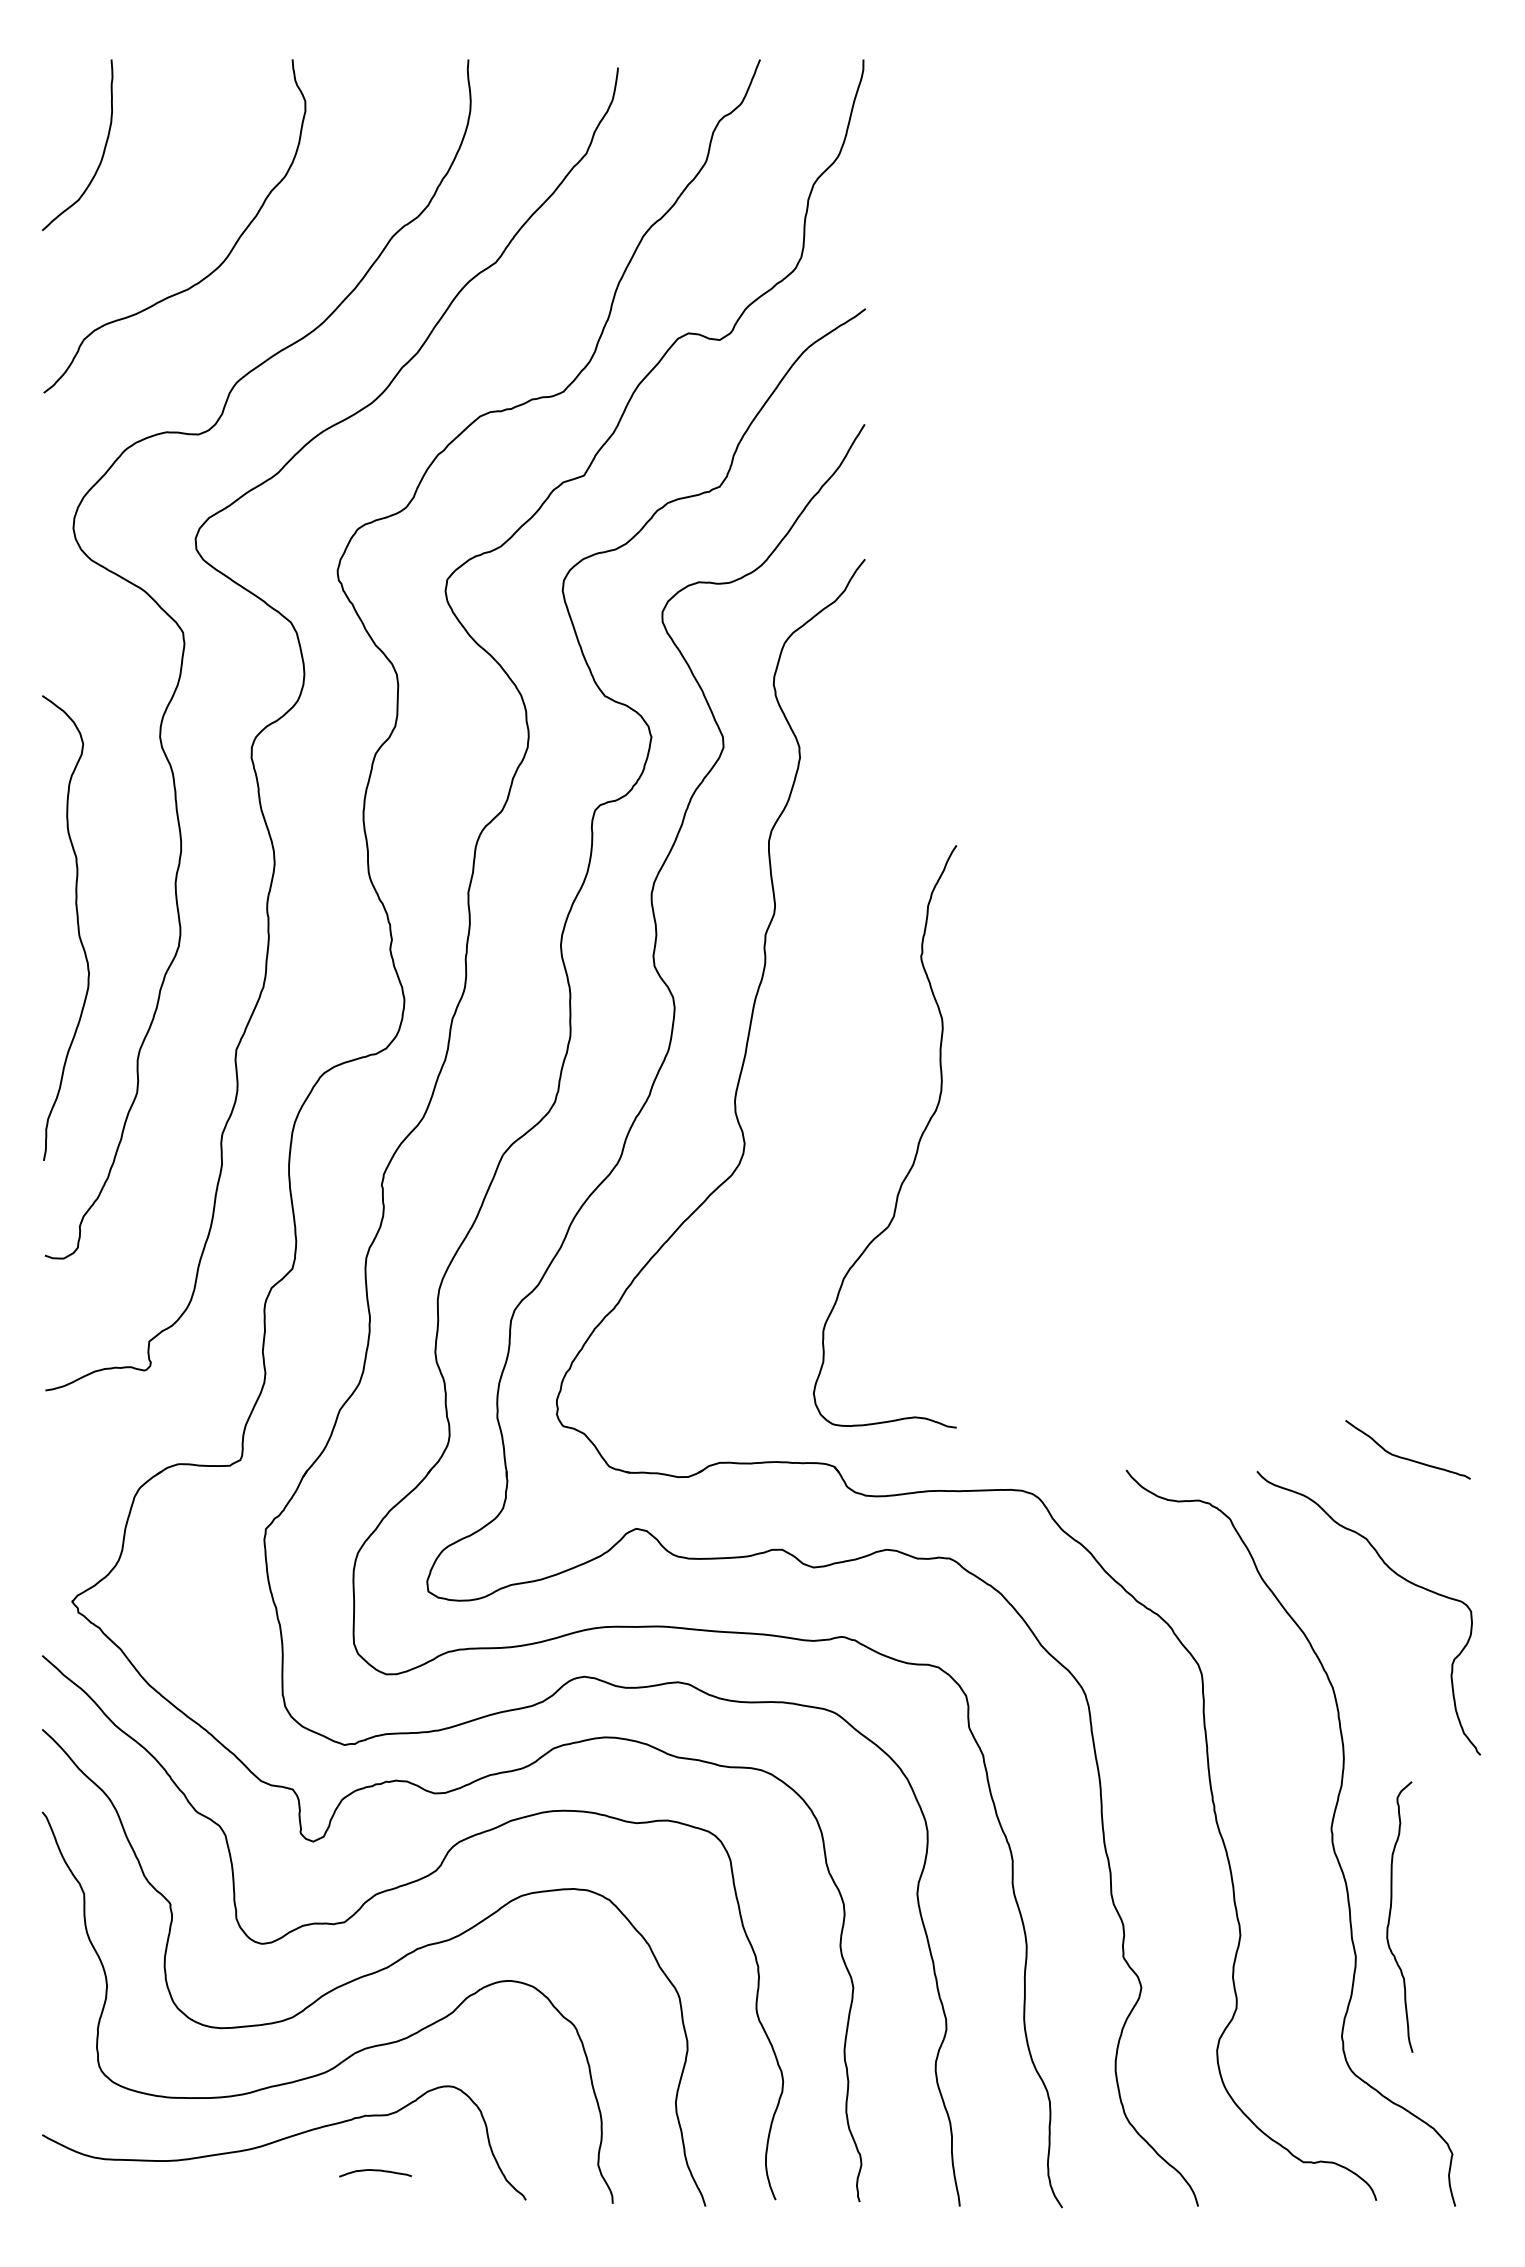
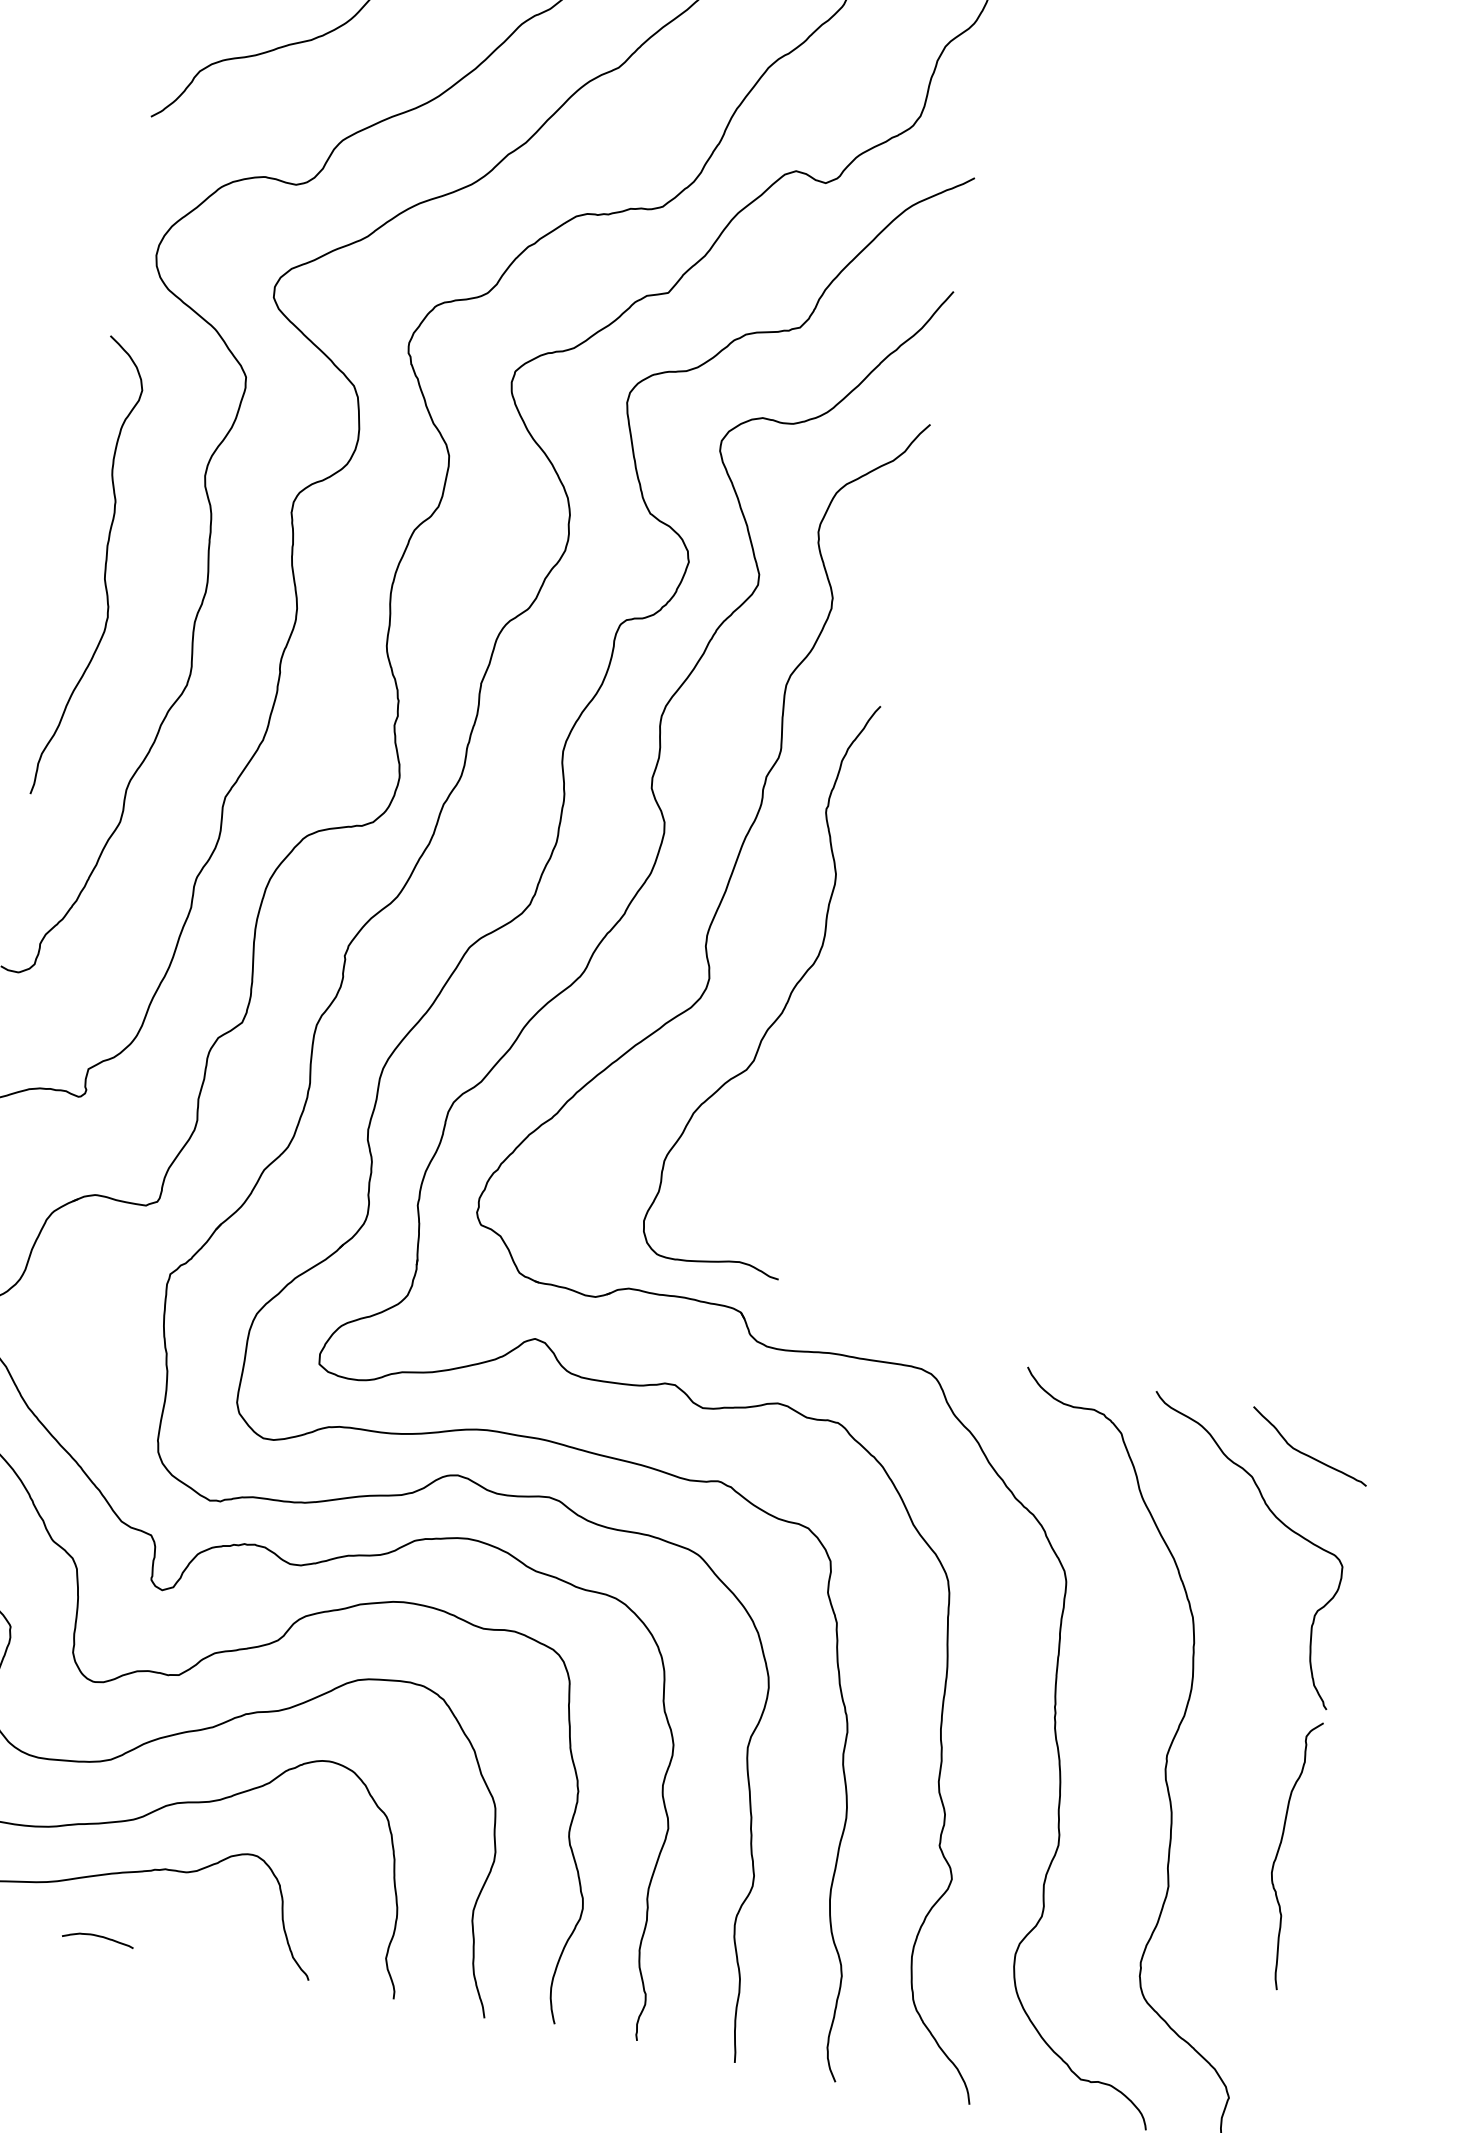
curve: (77, 927) -> (104, 570), moved
curve: (917, 1143) -> (789, 992), moved
curve: (1405, 1457) -> (1306, 1453), moved
curve: (1390, 1916) -> (1278, 1851), moved
curve: (375, 2171) -> (98, 1937), moved

